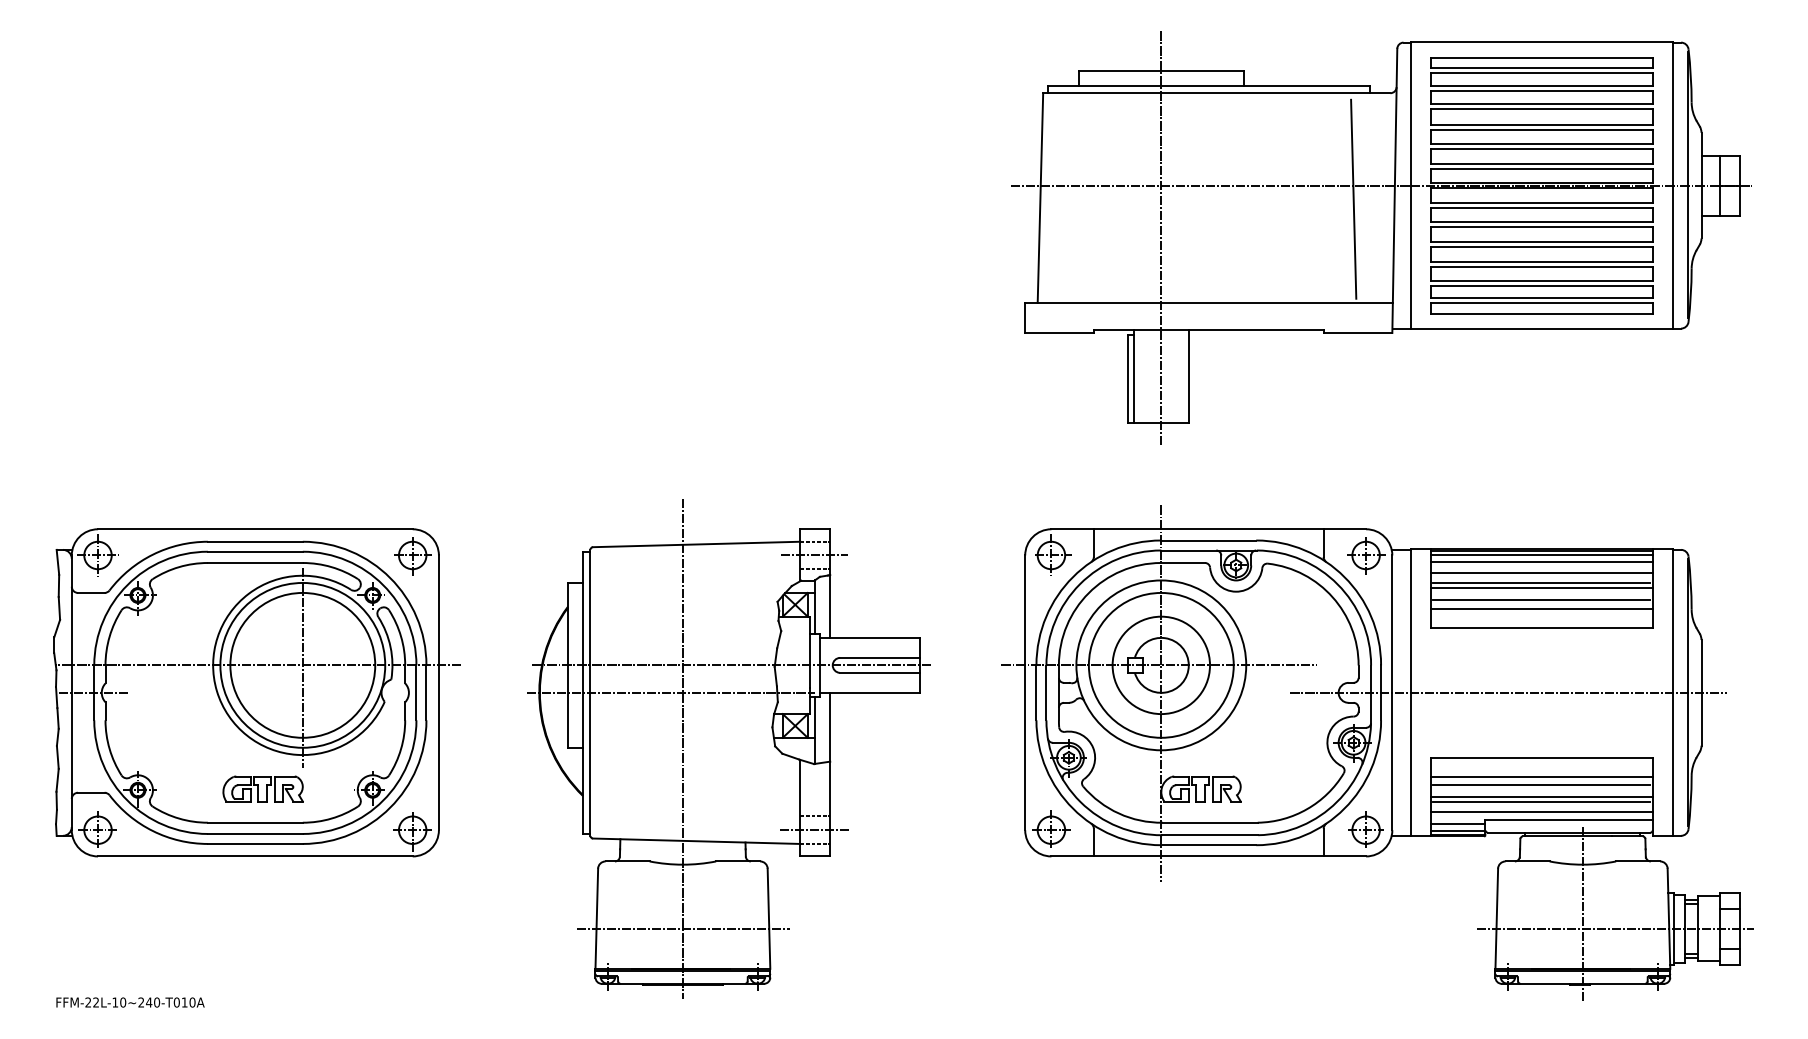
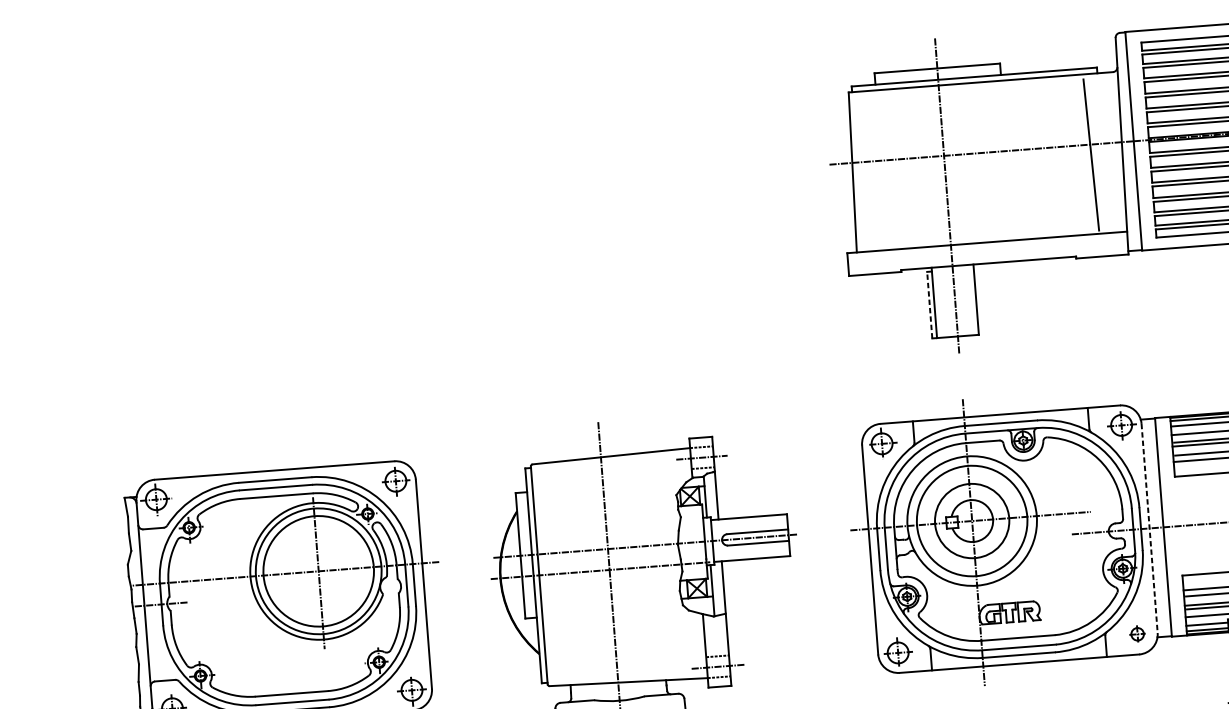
line: (1127, 379) -> (929, 305), solid -> dashed
line: (1392, 693) -> (1149, 528), solid -> dashed
part: (262, 788) -> (295, 667), removed
part: (1365, 829) -> (1137, 634), size x0.6

